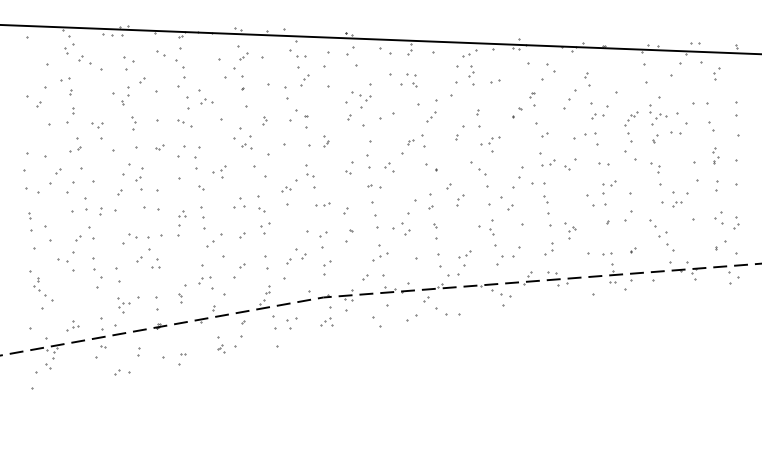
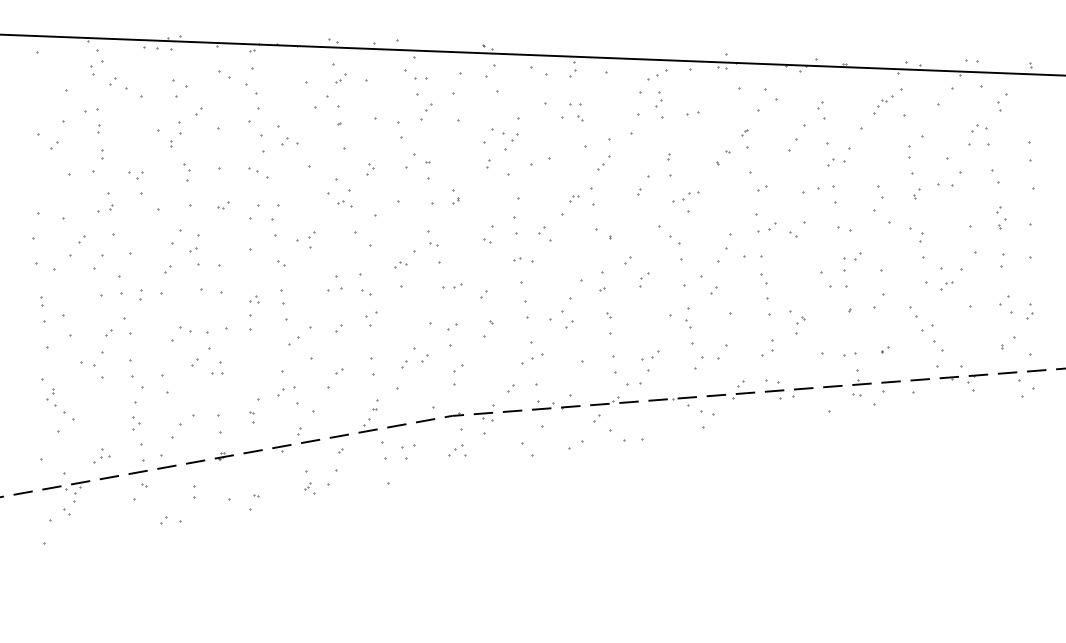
part: (661, 116) -> (979, 128), moved
part: (631, 118) -> (883, 104), moved
part: (121, 302) -> (136, 423), moved

